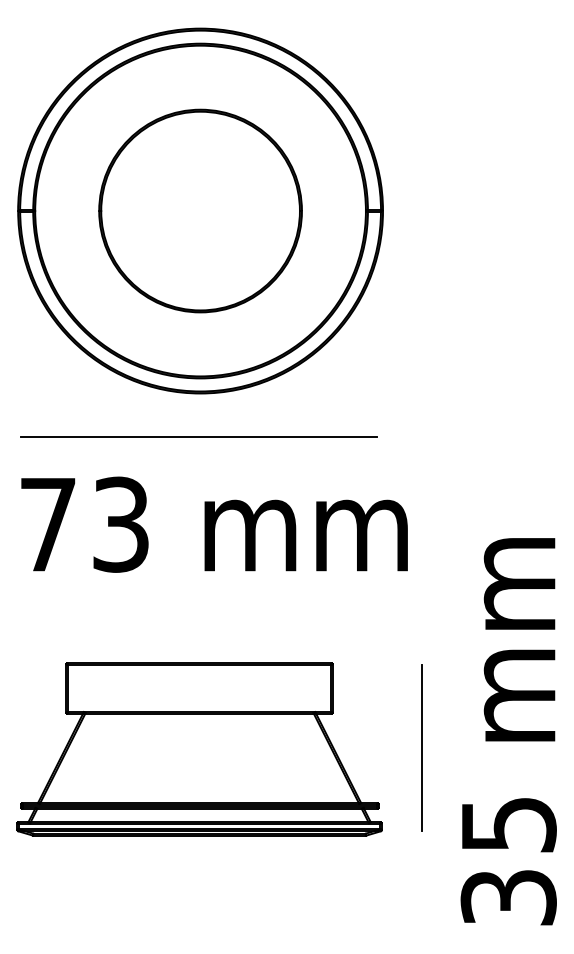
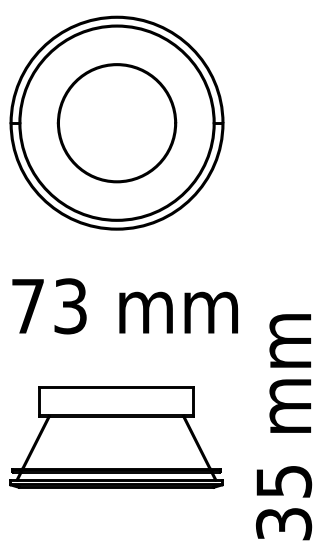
line: (197, 437) -> (115, 255), removed
text: (509, 732) -> (284, 427), moved
line: (422, 747) -> (246, 436), removed

